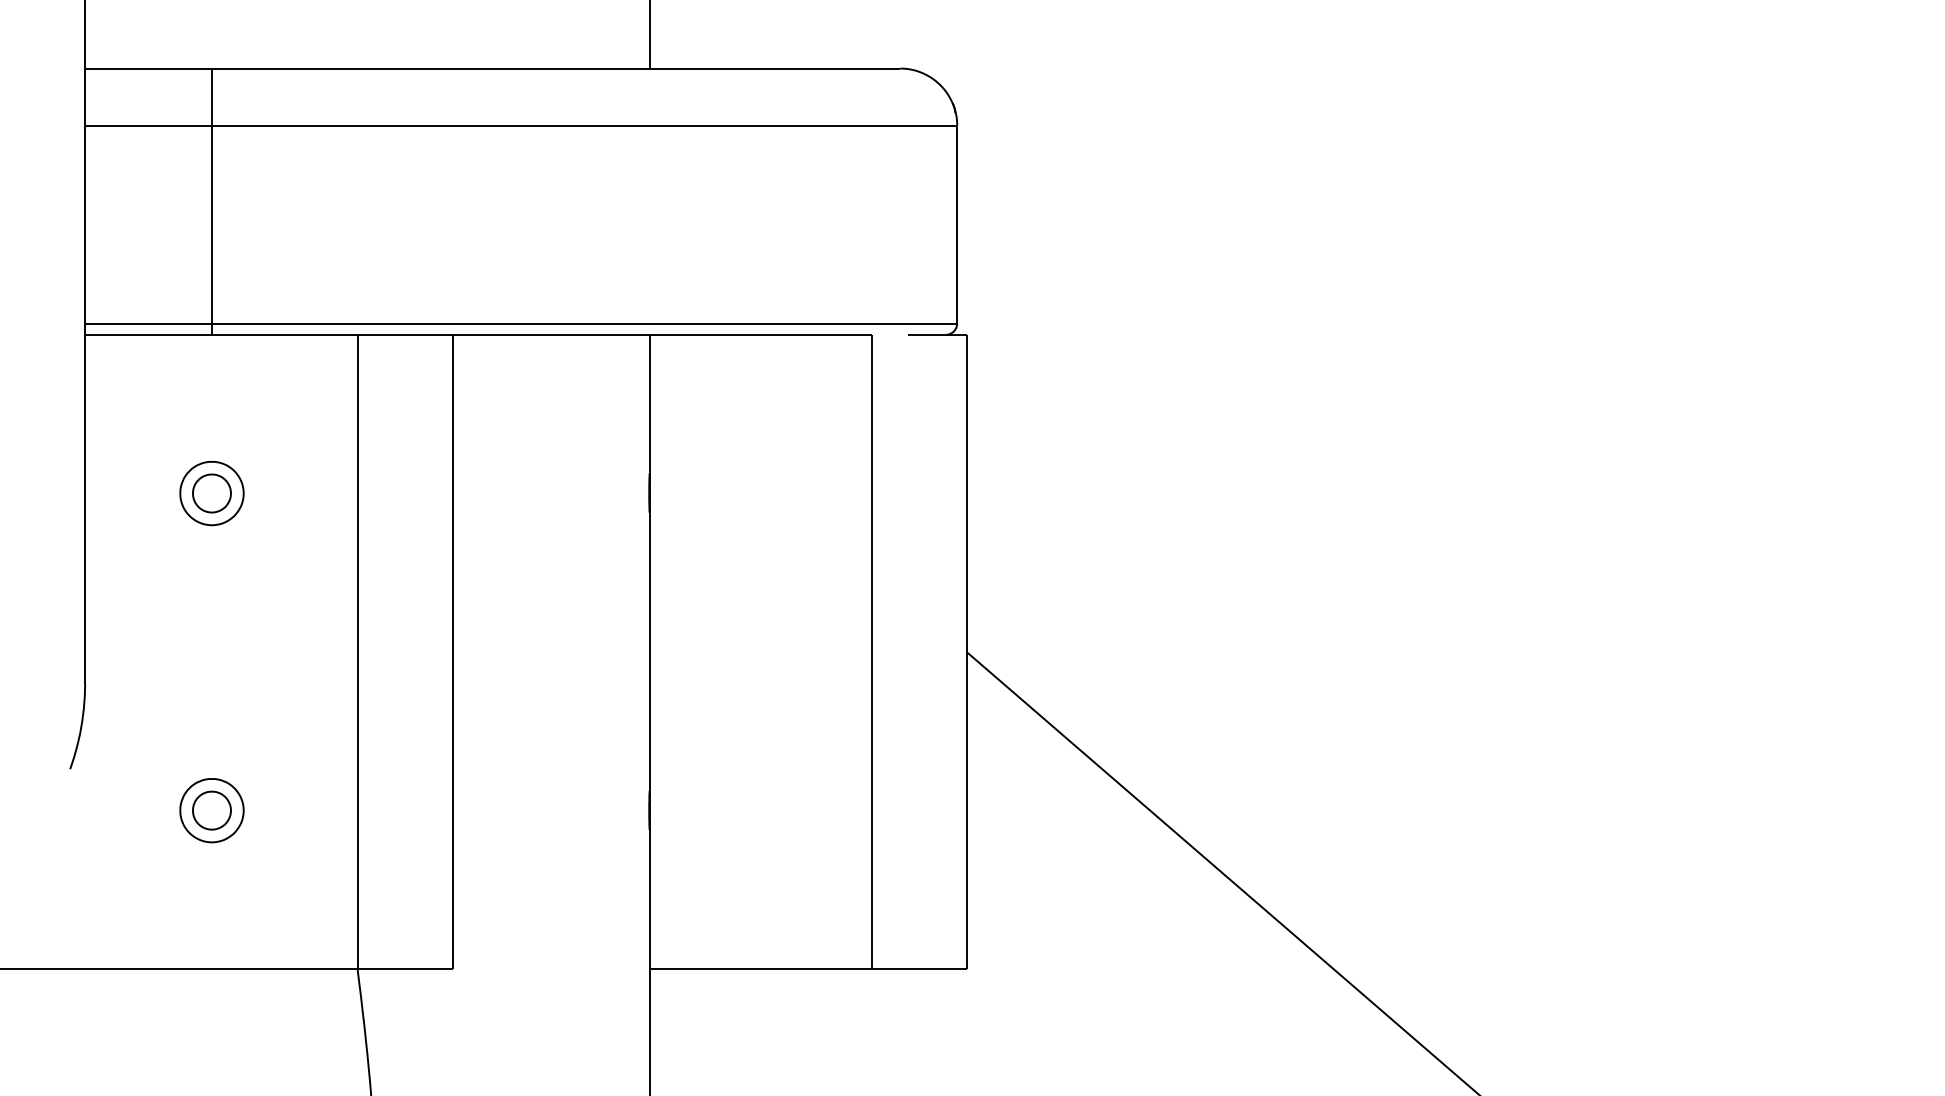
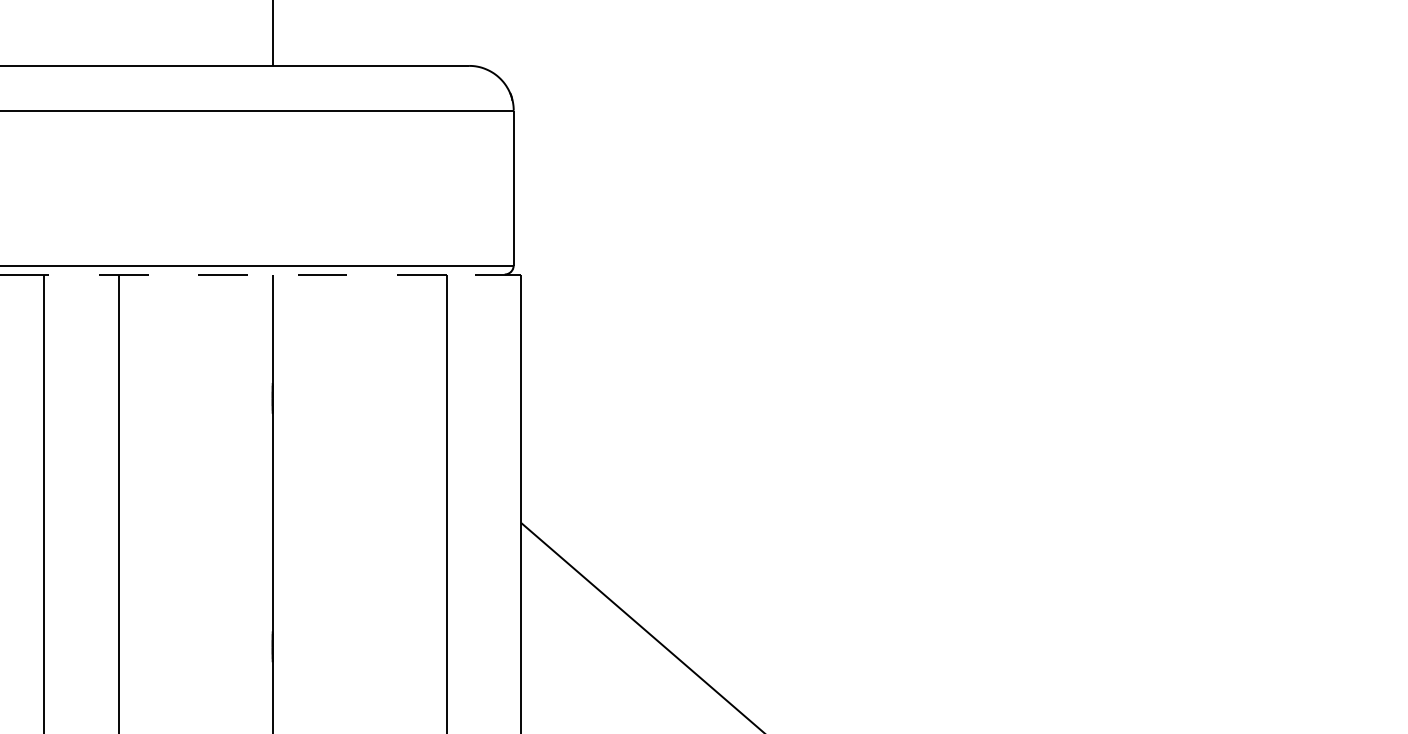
line: (614, 335) -> (245, 274), solid -> dashed

